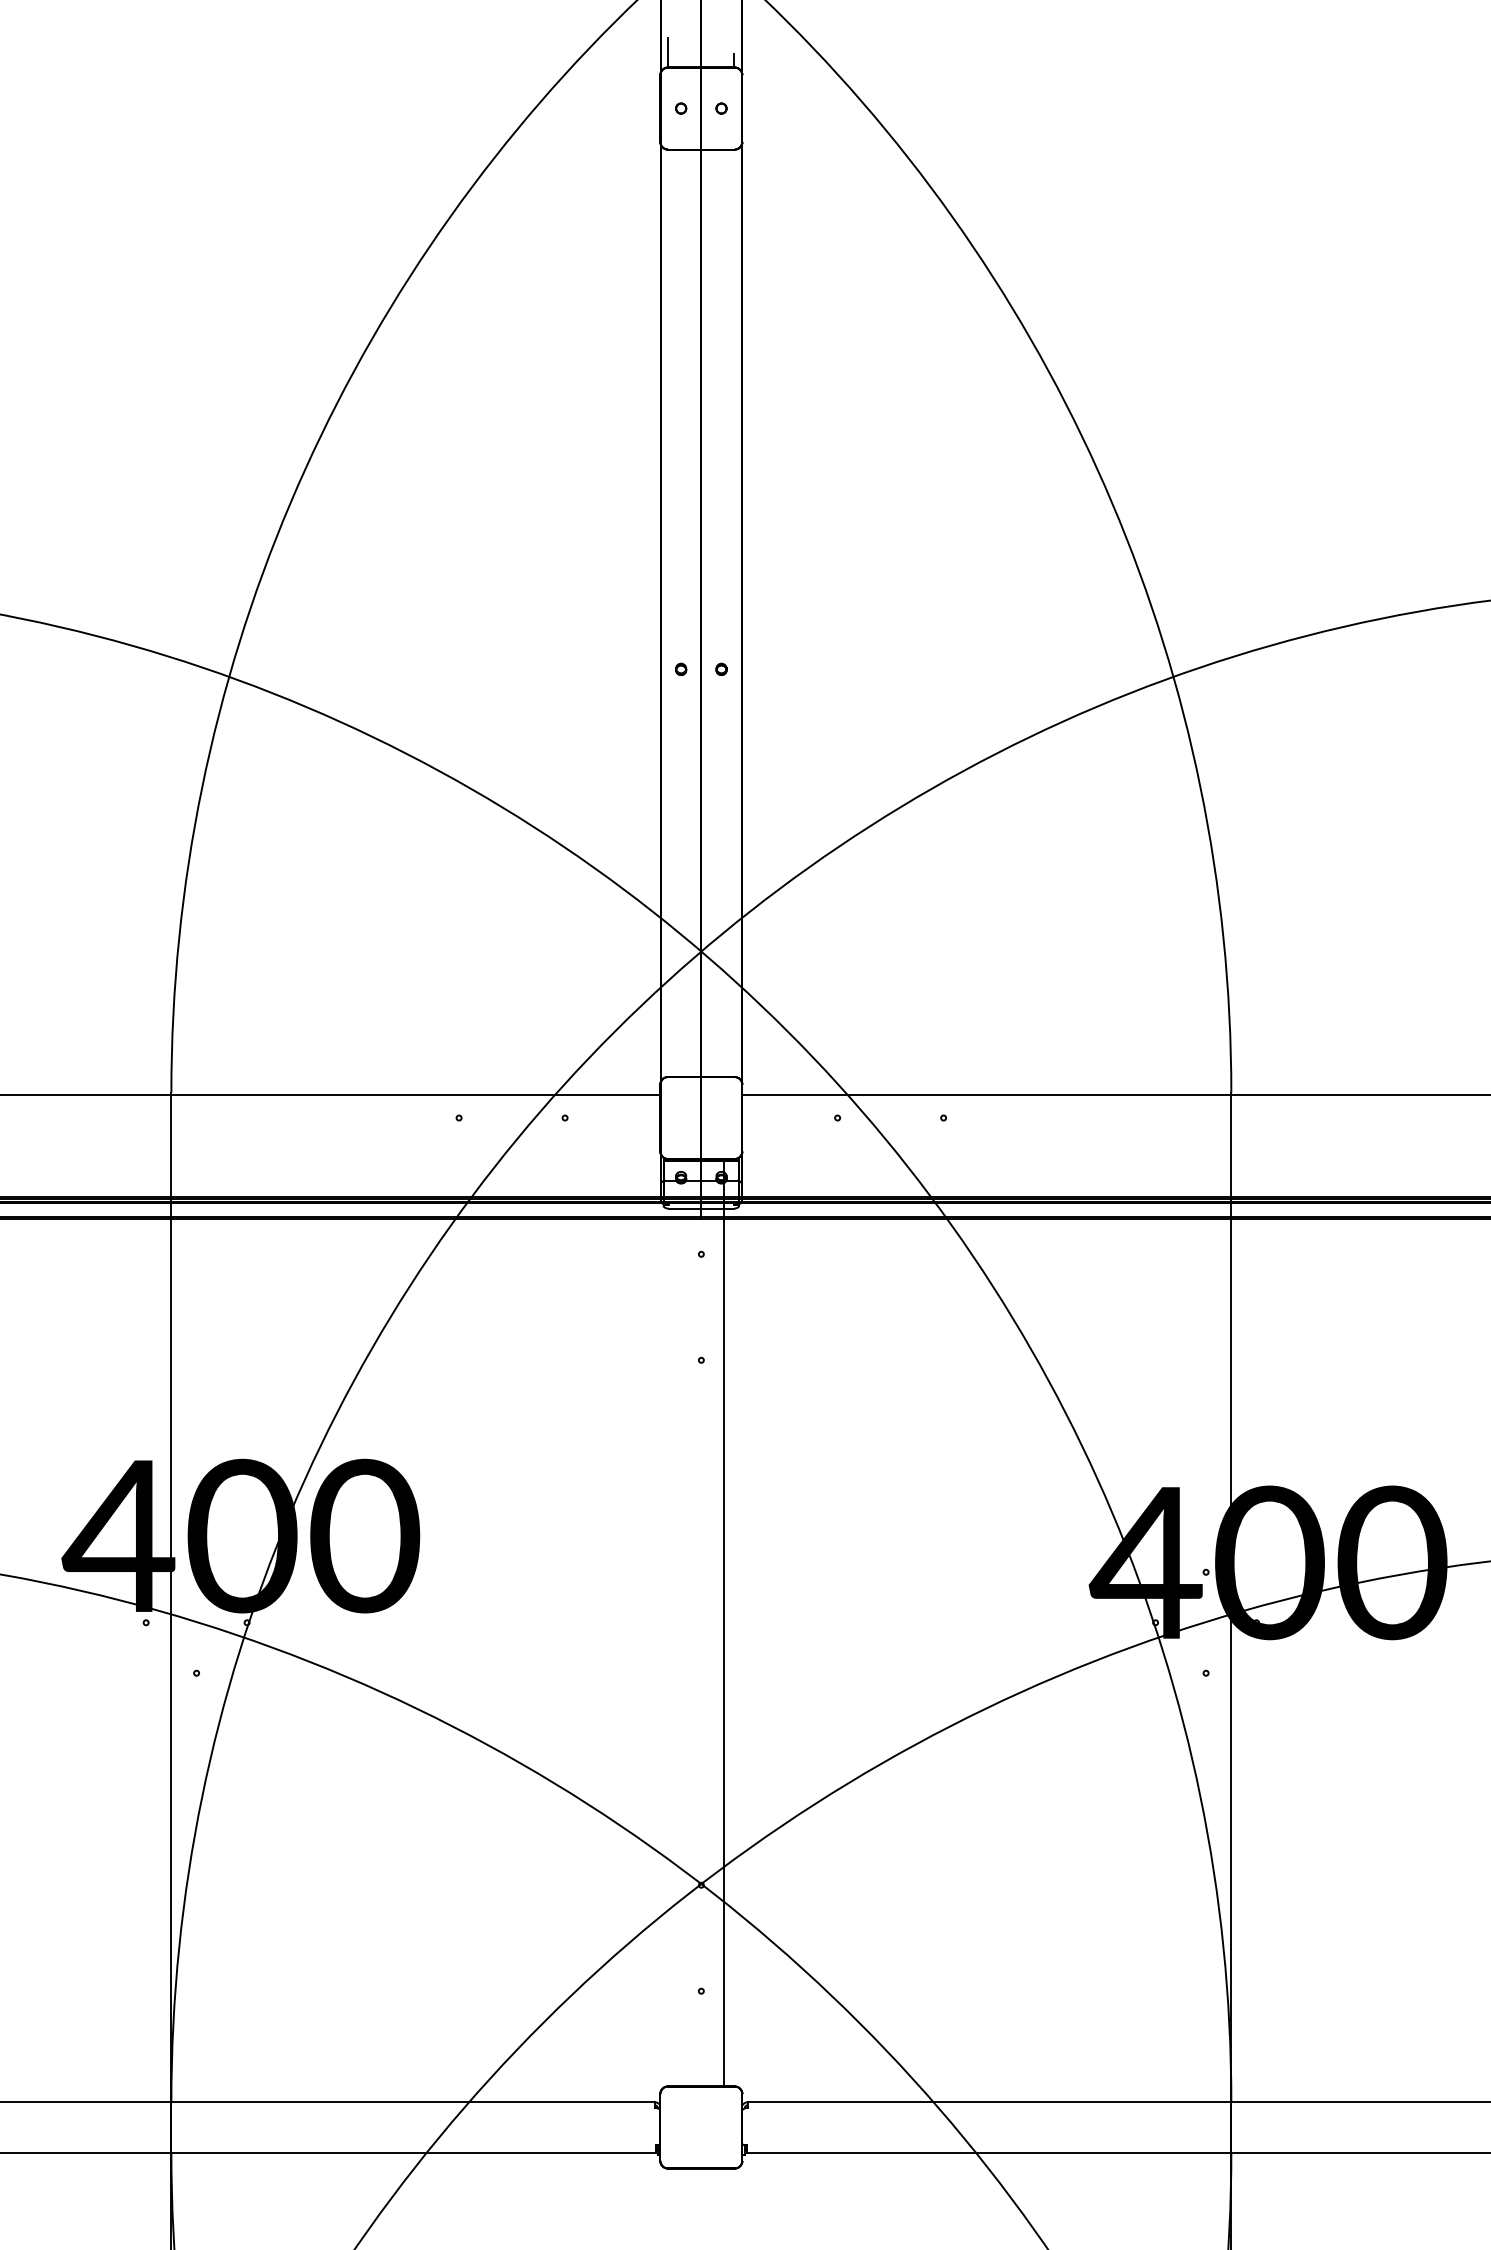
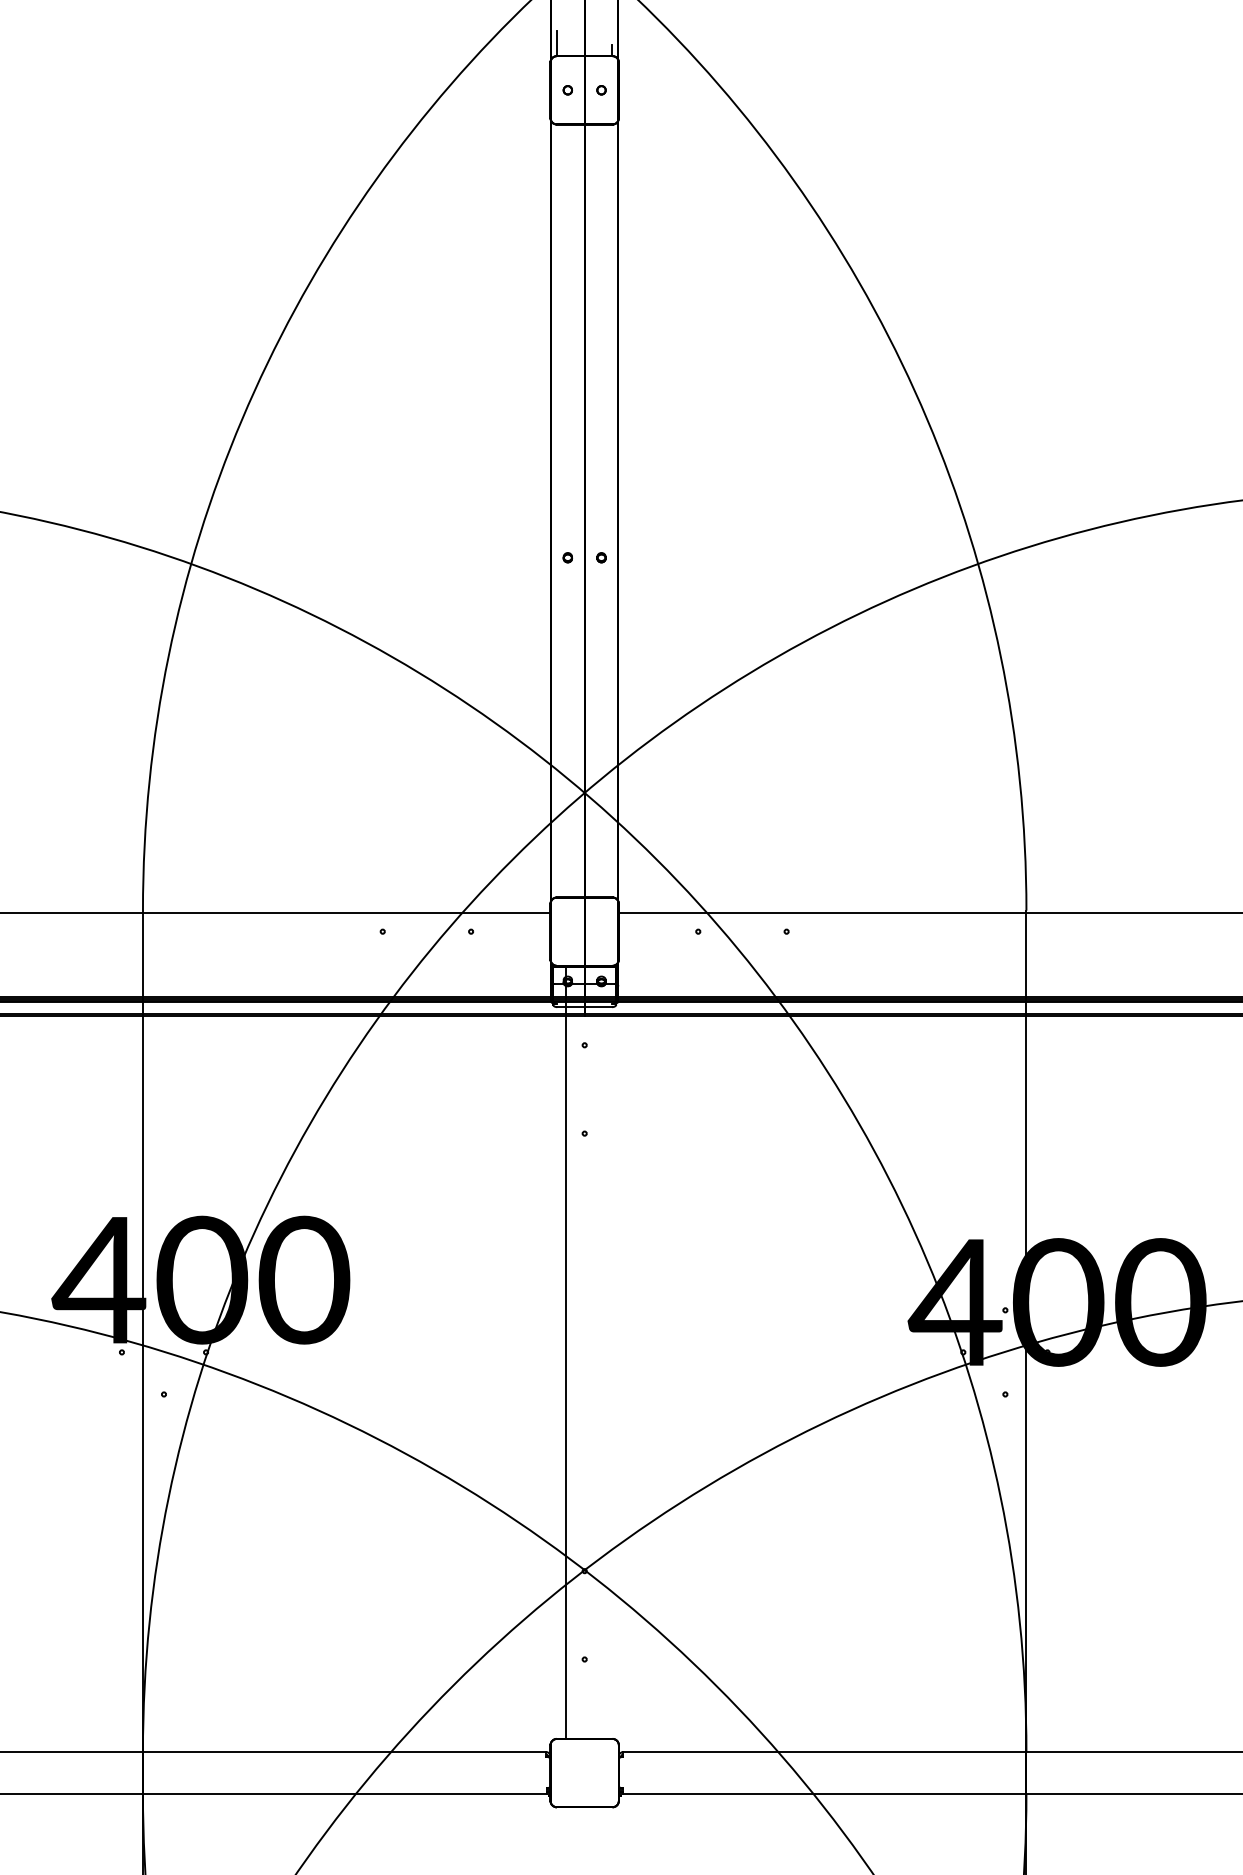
line: (724, 1622) -> (566, 1352), moved

